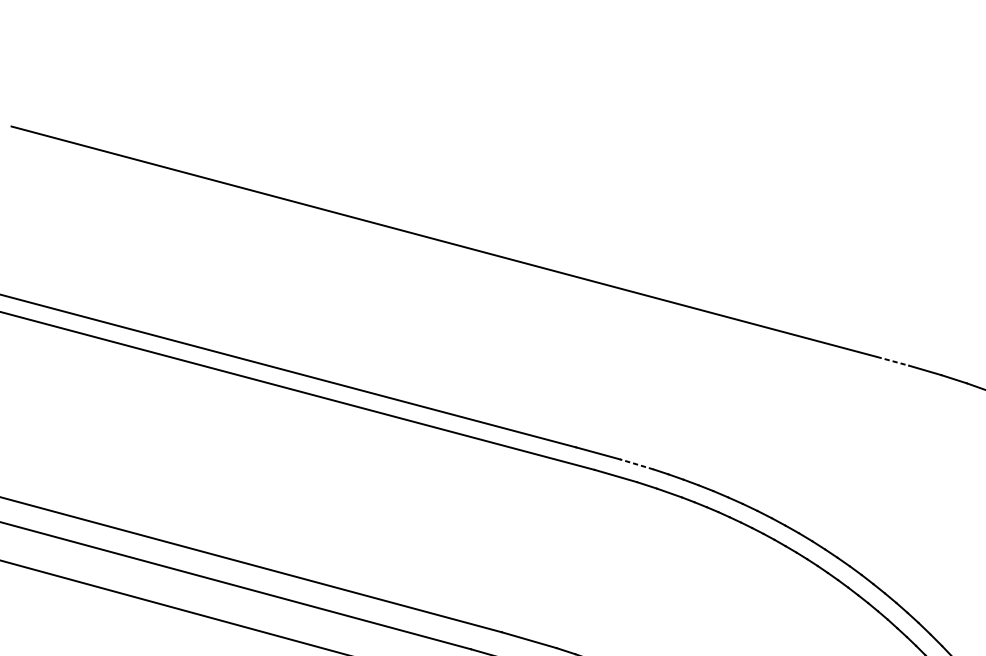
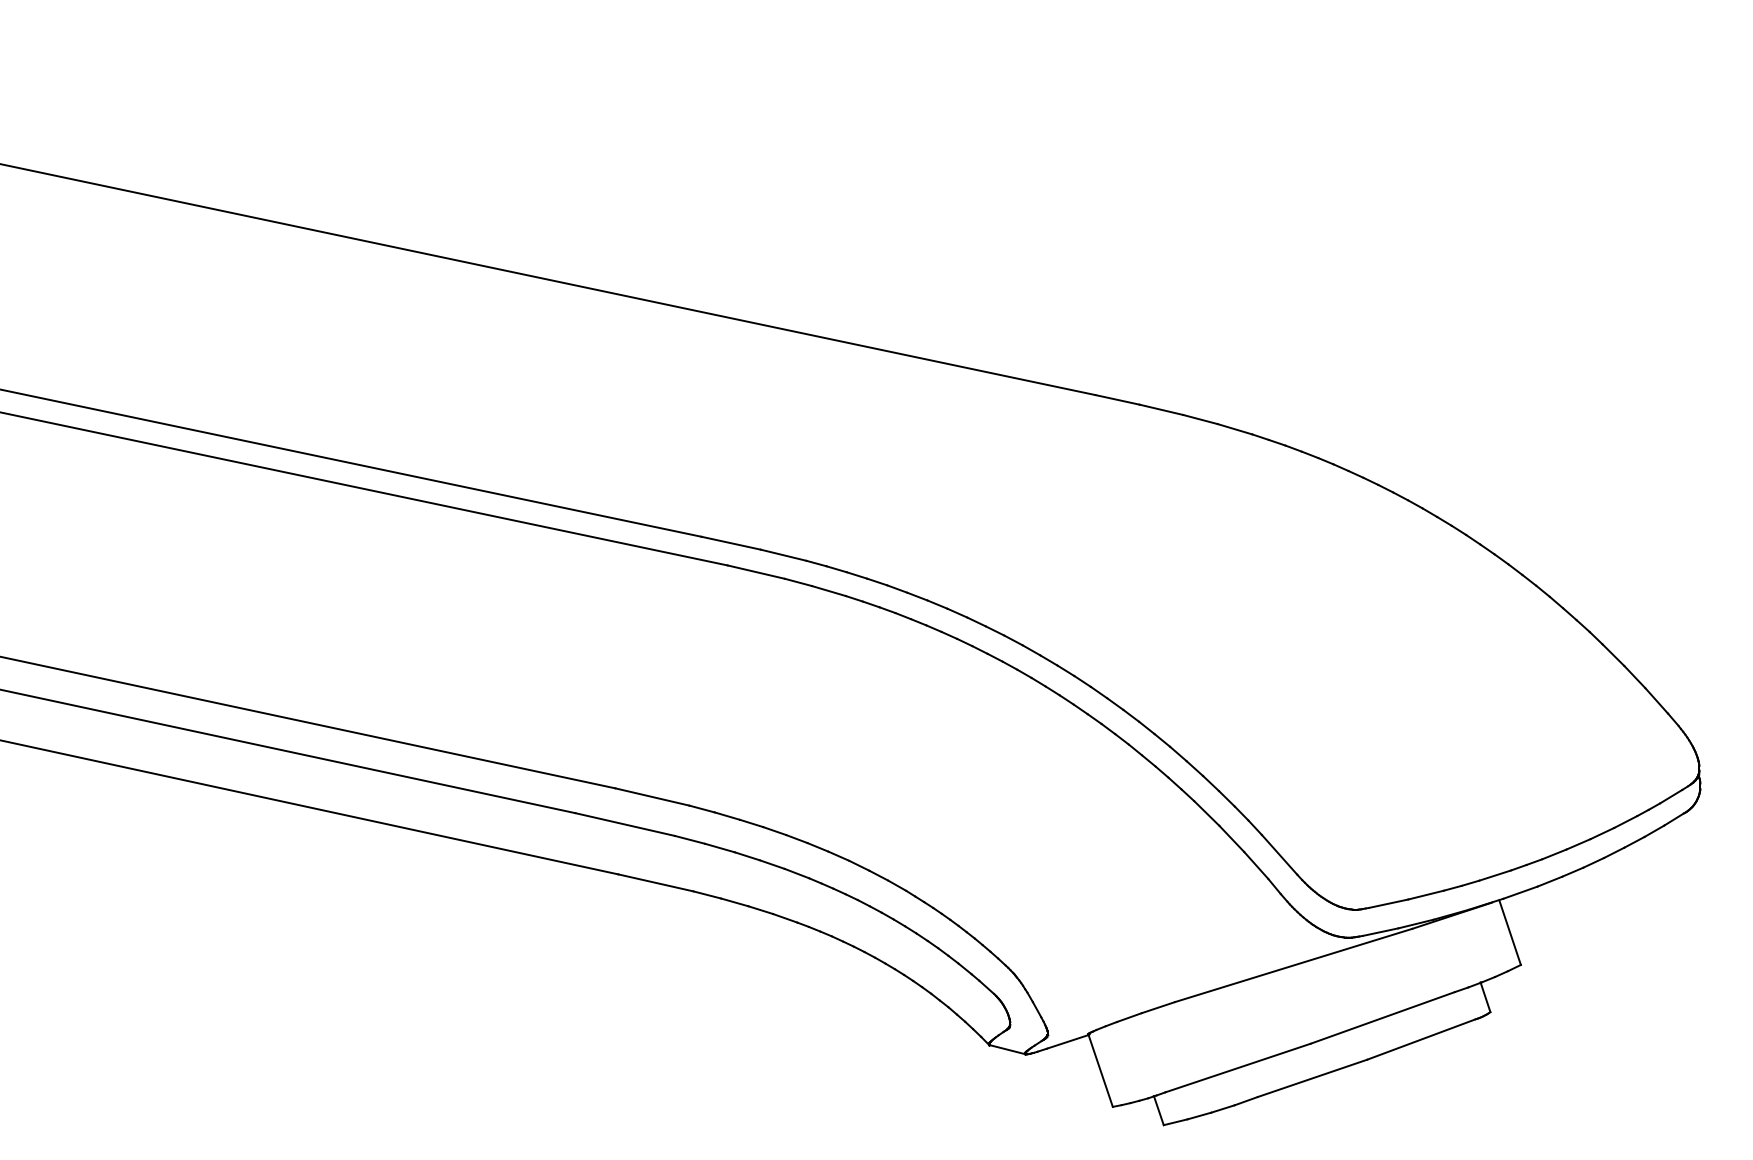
line: (892, 361) -> (1117, 399), dashed -> solid
line: (636, 464) -> (783, 555), dashed -> solid

